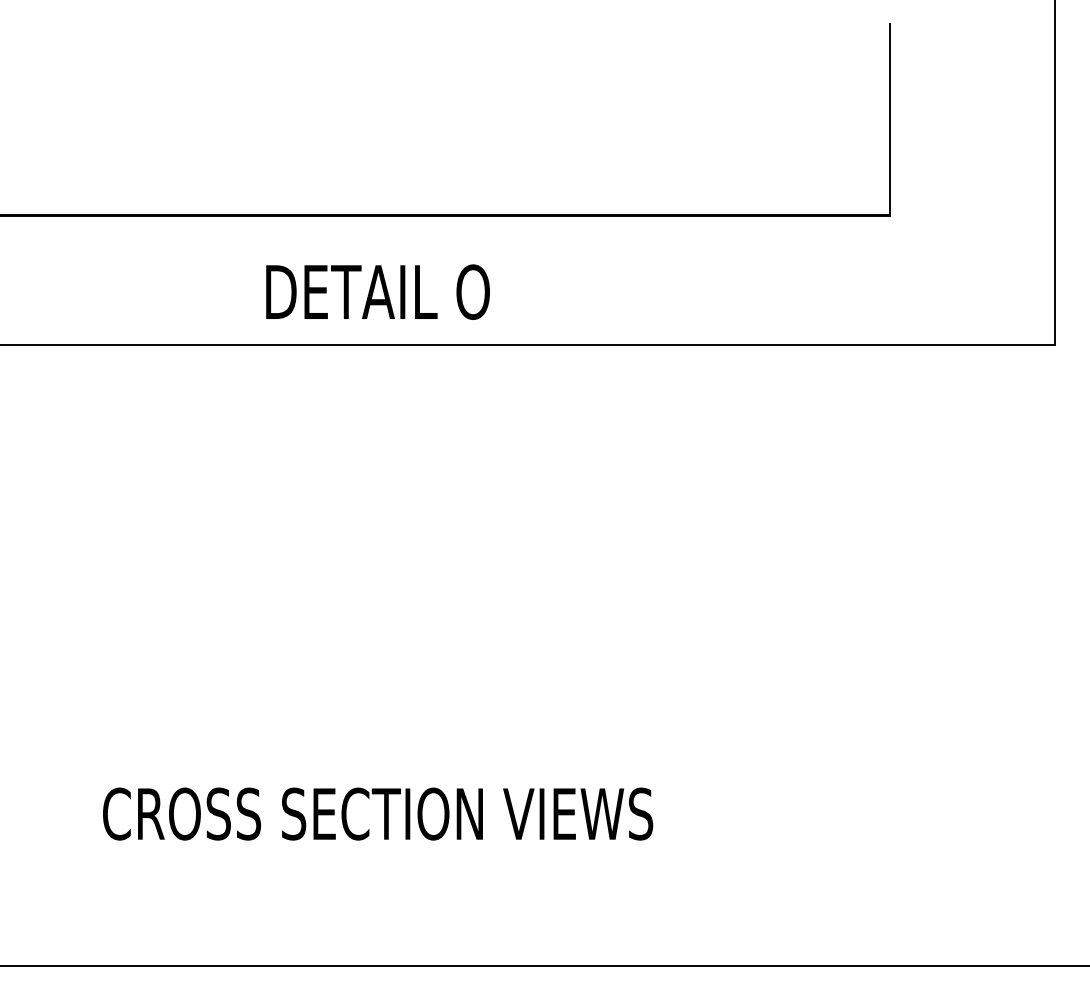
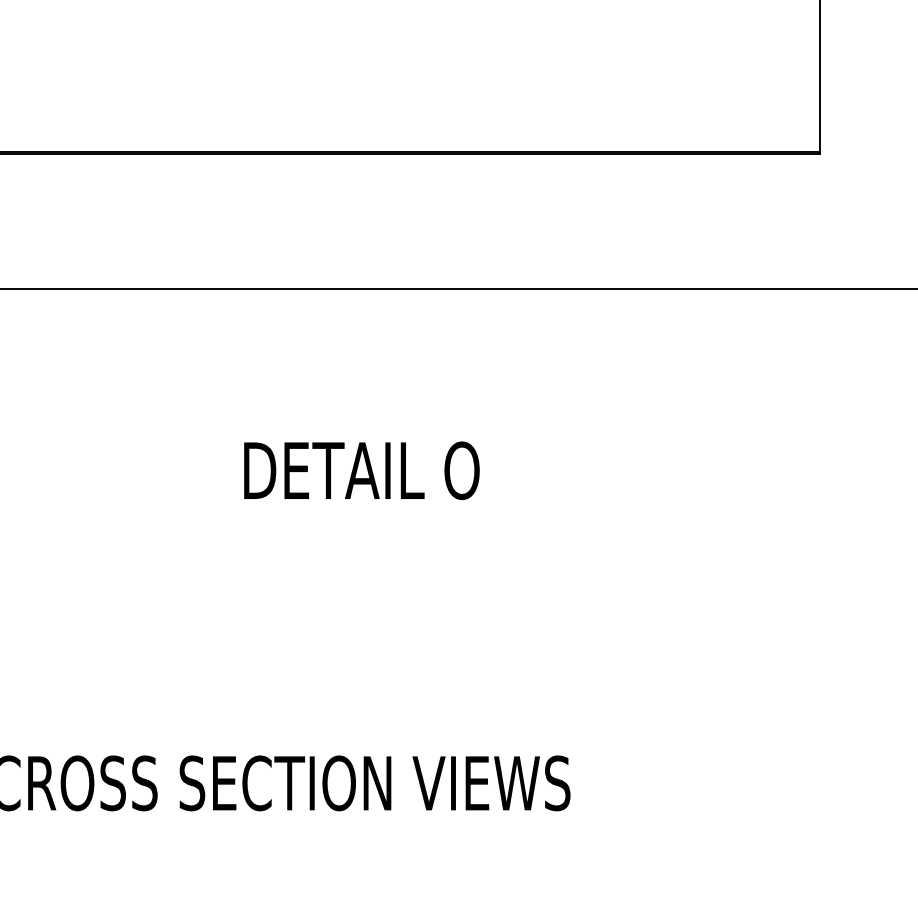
text: (377, 291) -> (361, 470), moved

